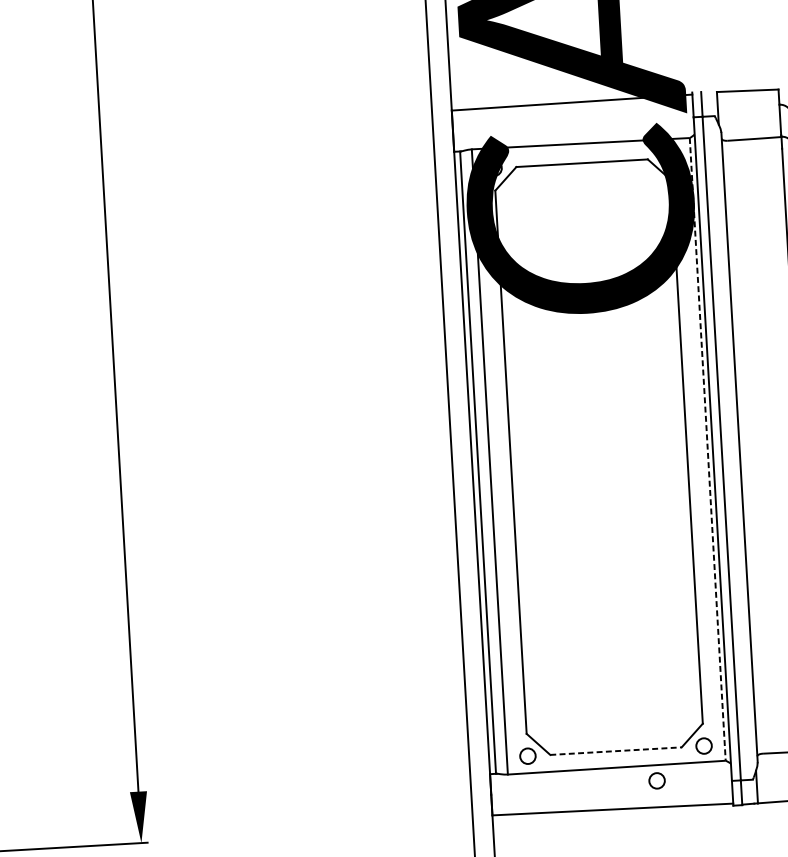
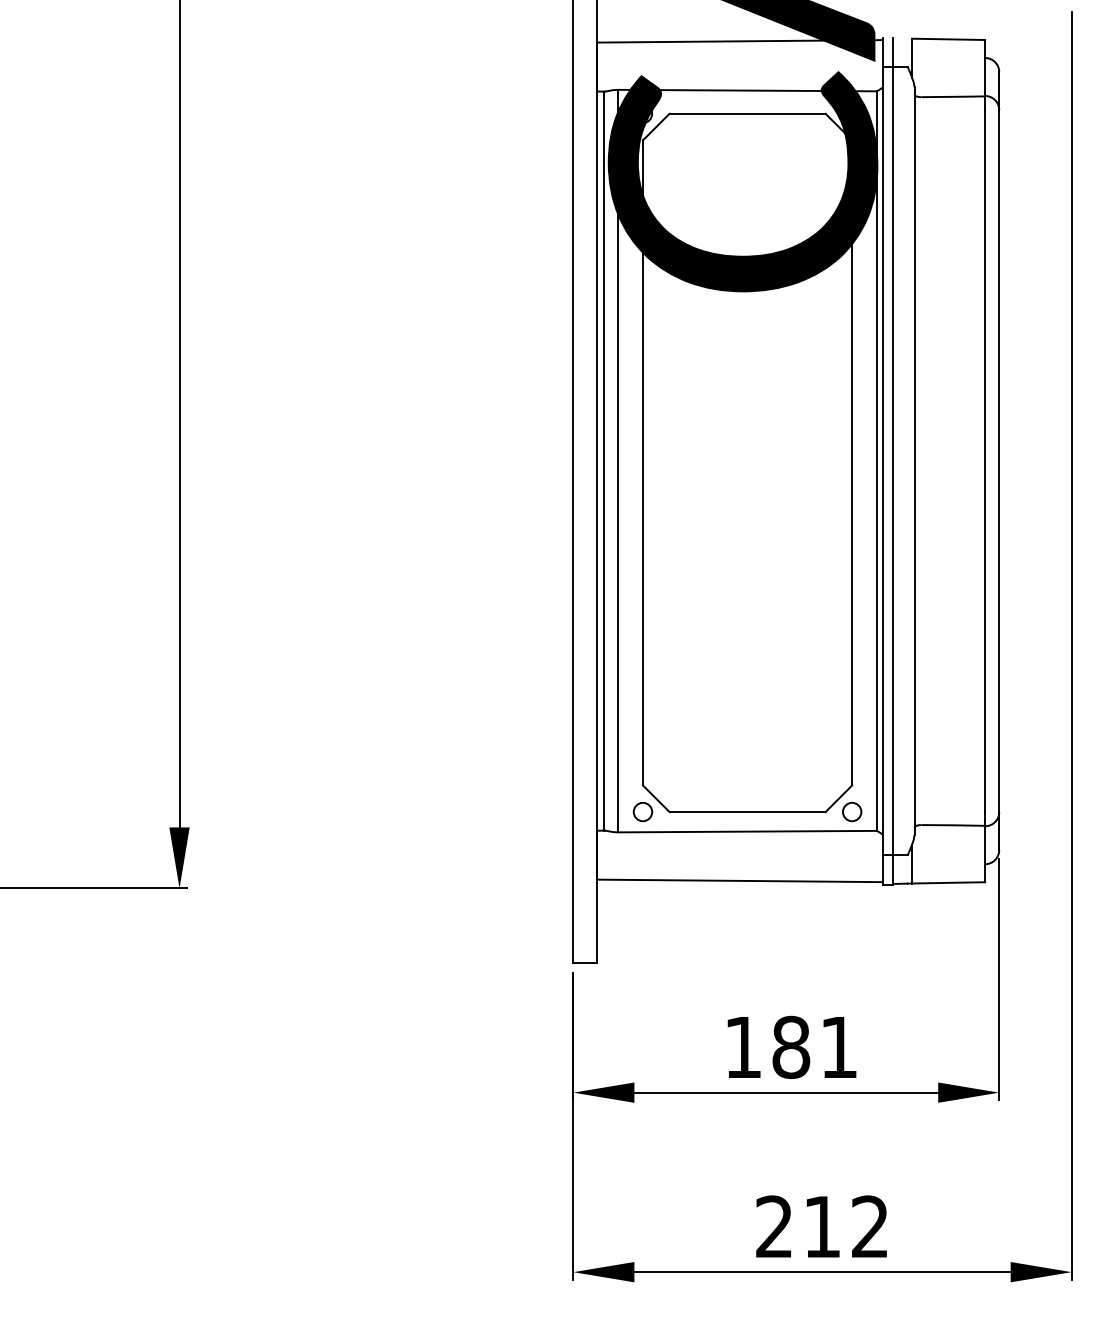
line: (707, 449) -> (876, 461), dashed -> solid
line: (616, 751) -> (748, 812), dashed -> solid
circle: (657, 781) -> (794, 850), removed

